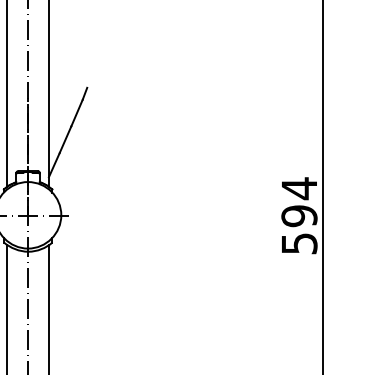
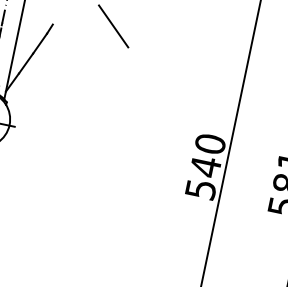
line: (158, 75) -> (113, 26), added
text: (299, 202) -> (208, 155), 594 -> 540

